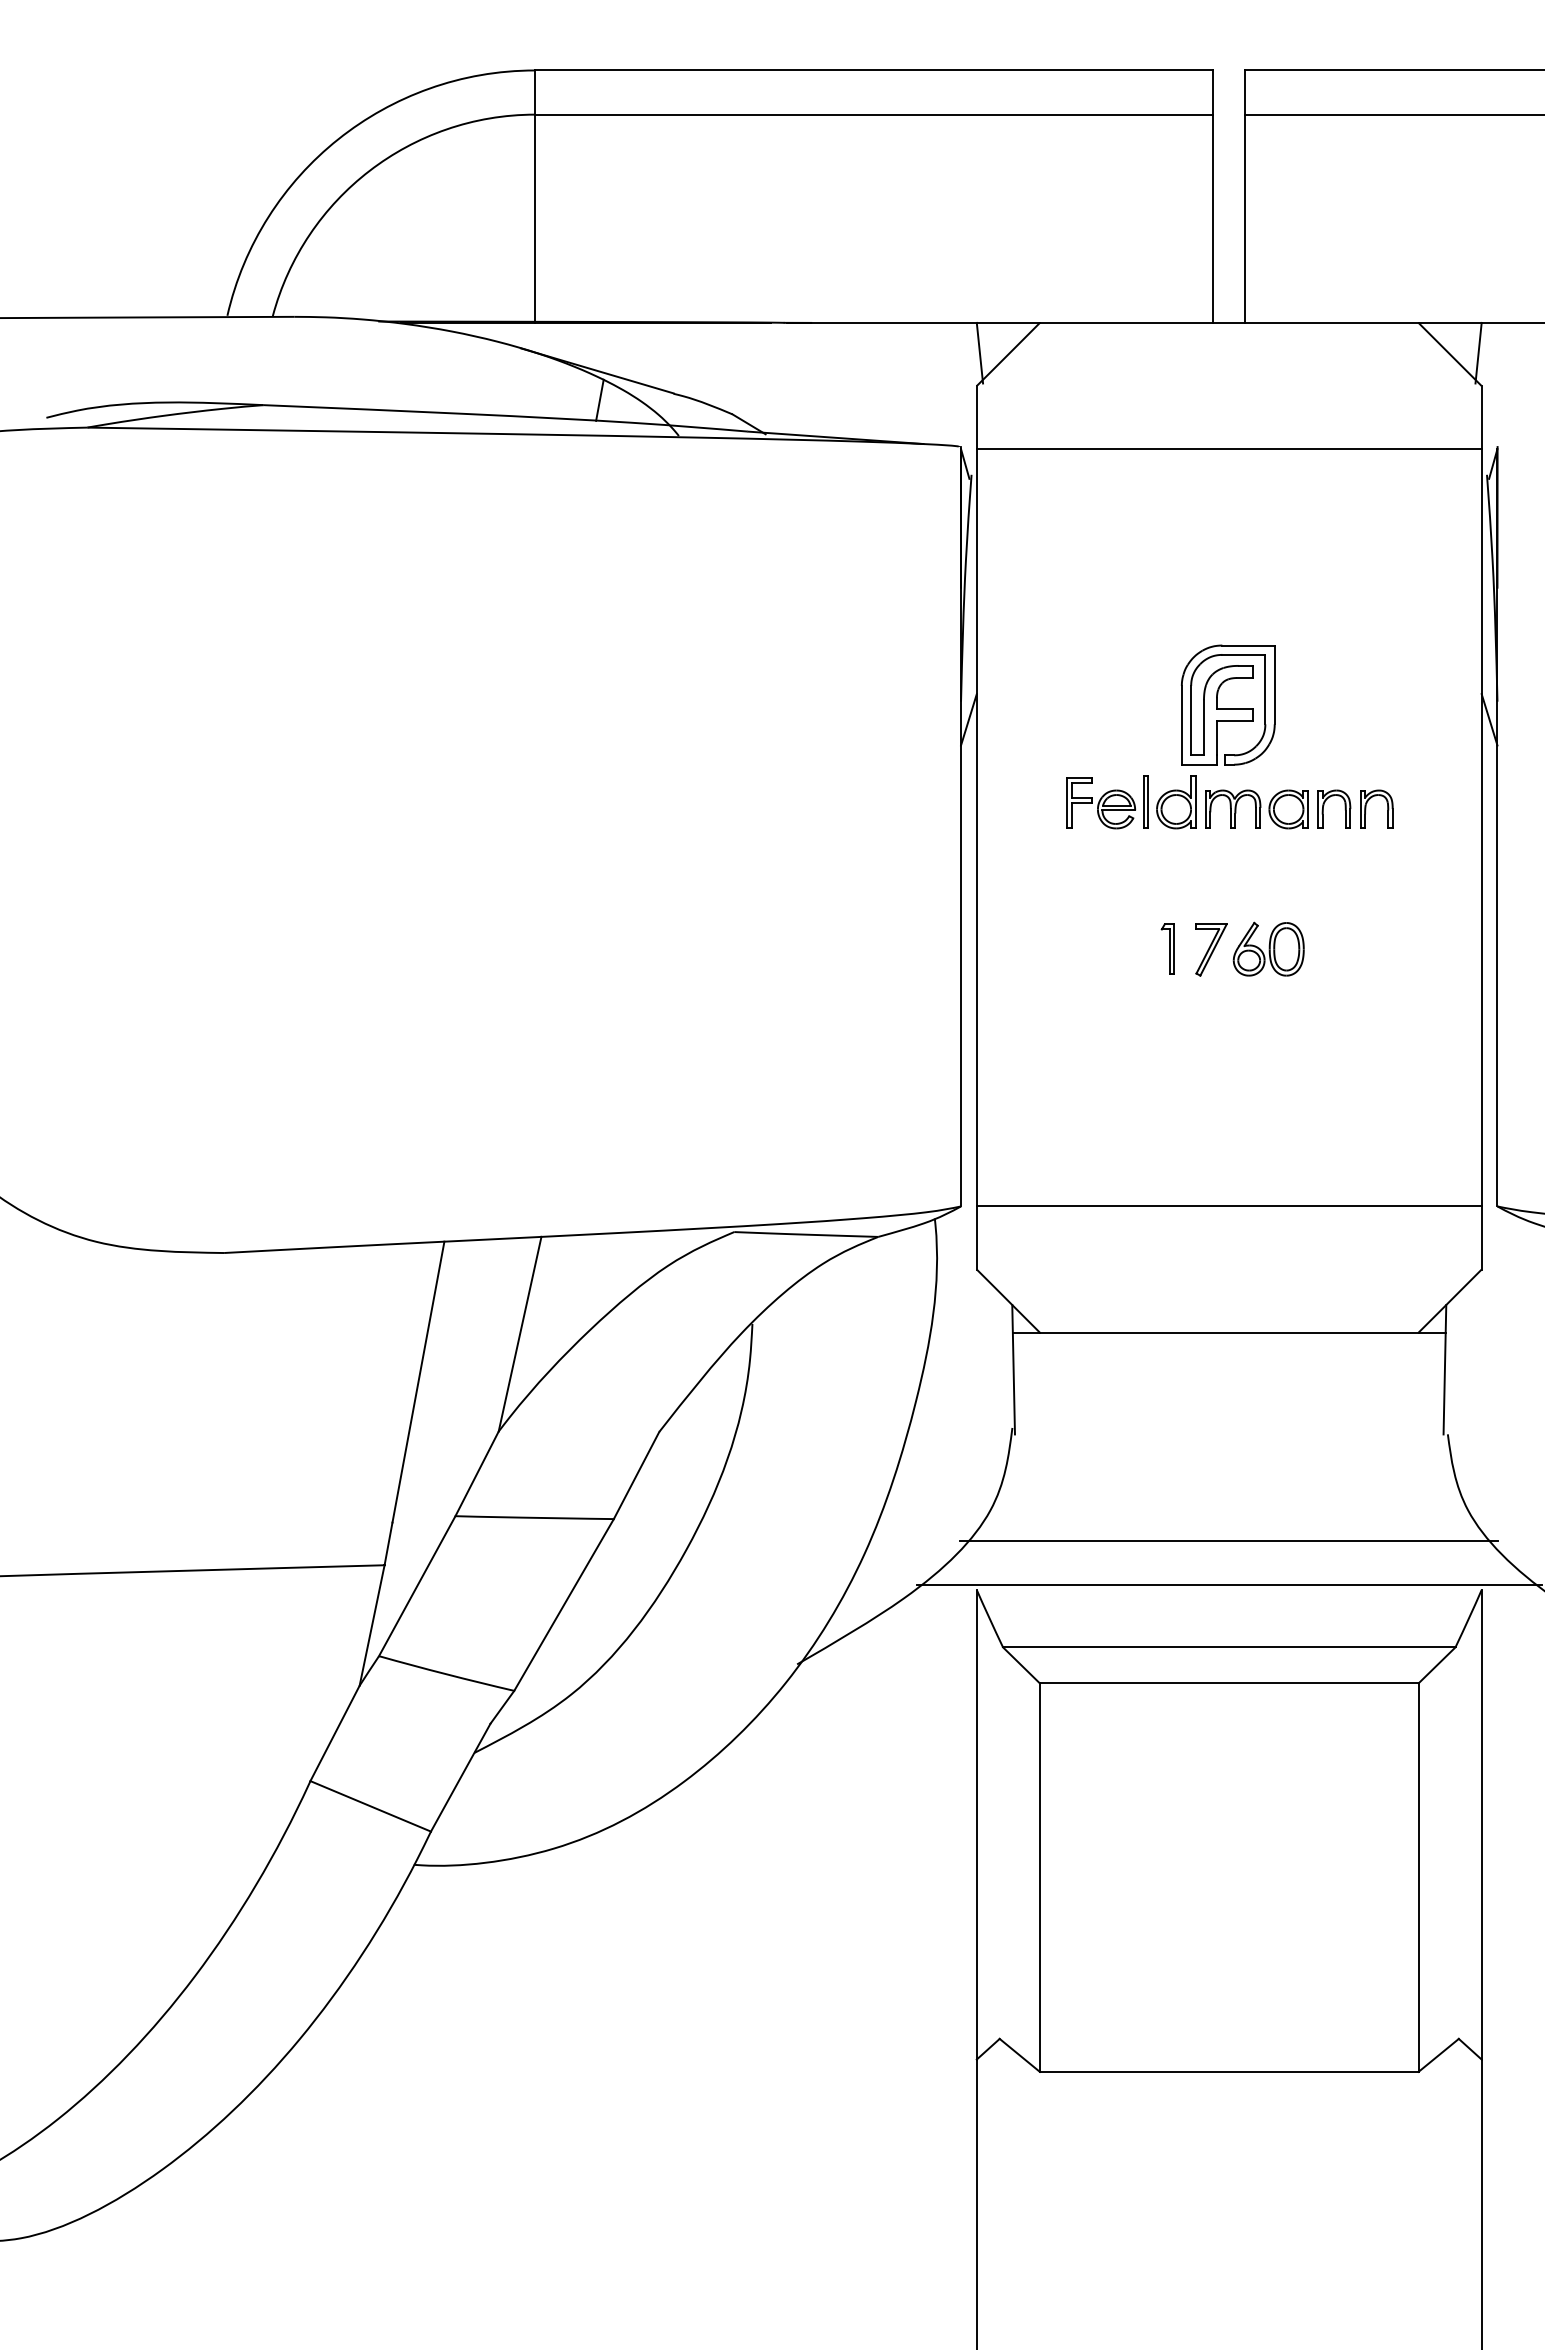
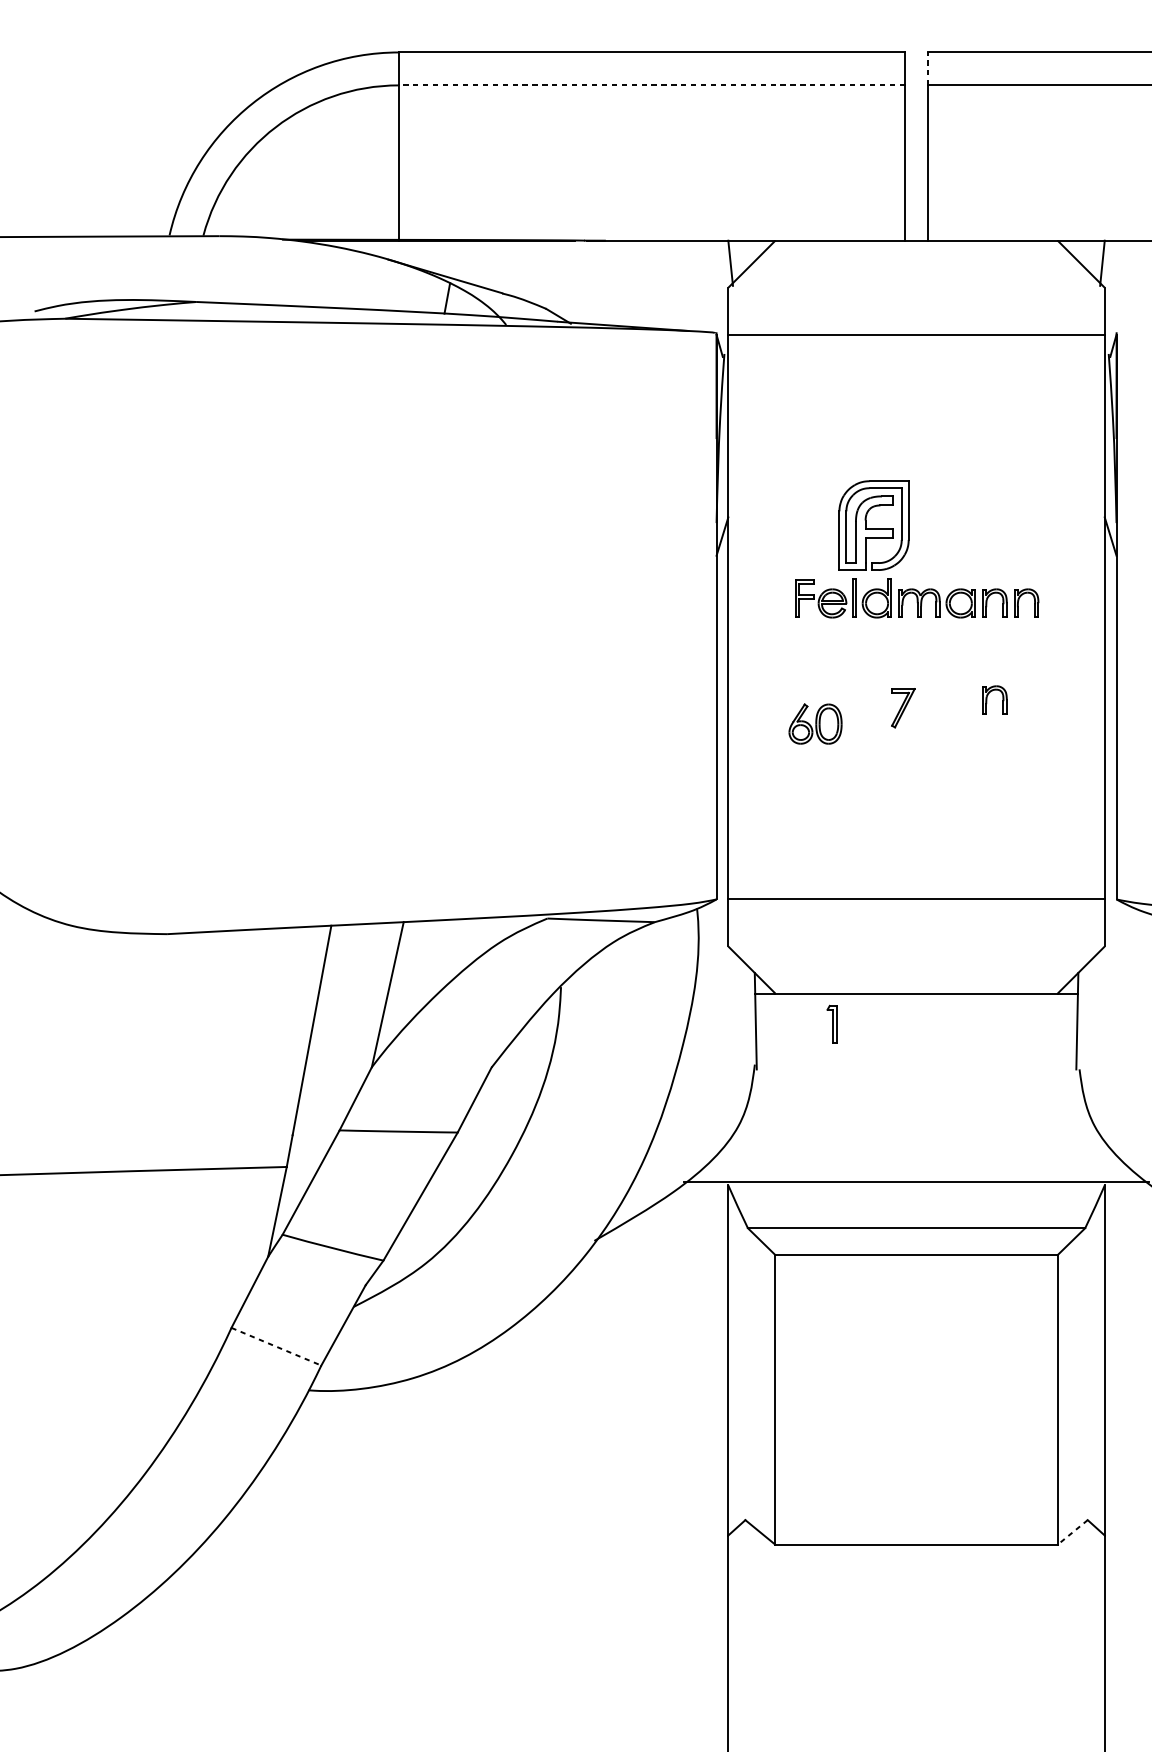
line: (1245, 92) -> (928, 68), solid -> dashed
line: (873, 114) -> (651, 85), solid -> dashed
part: (1227, 704) -> (873, 525), moved
part: (1344, 938) -> (1002, 699), added
part: (1167, 948) -> (831, 1024), moved
part: (1268, 948) -> (815, 723), moved
line: (1229, 1540) -> (916, 1148), removed
line: (371, 1806) -> (277, 1346), solid -> dashed
line: (1438, 2055) -> (1072, 1532), solid -> dashed

